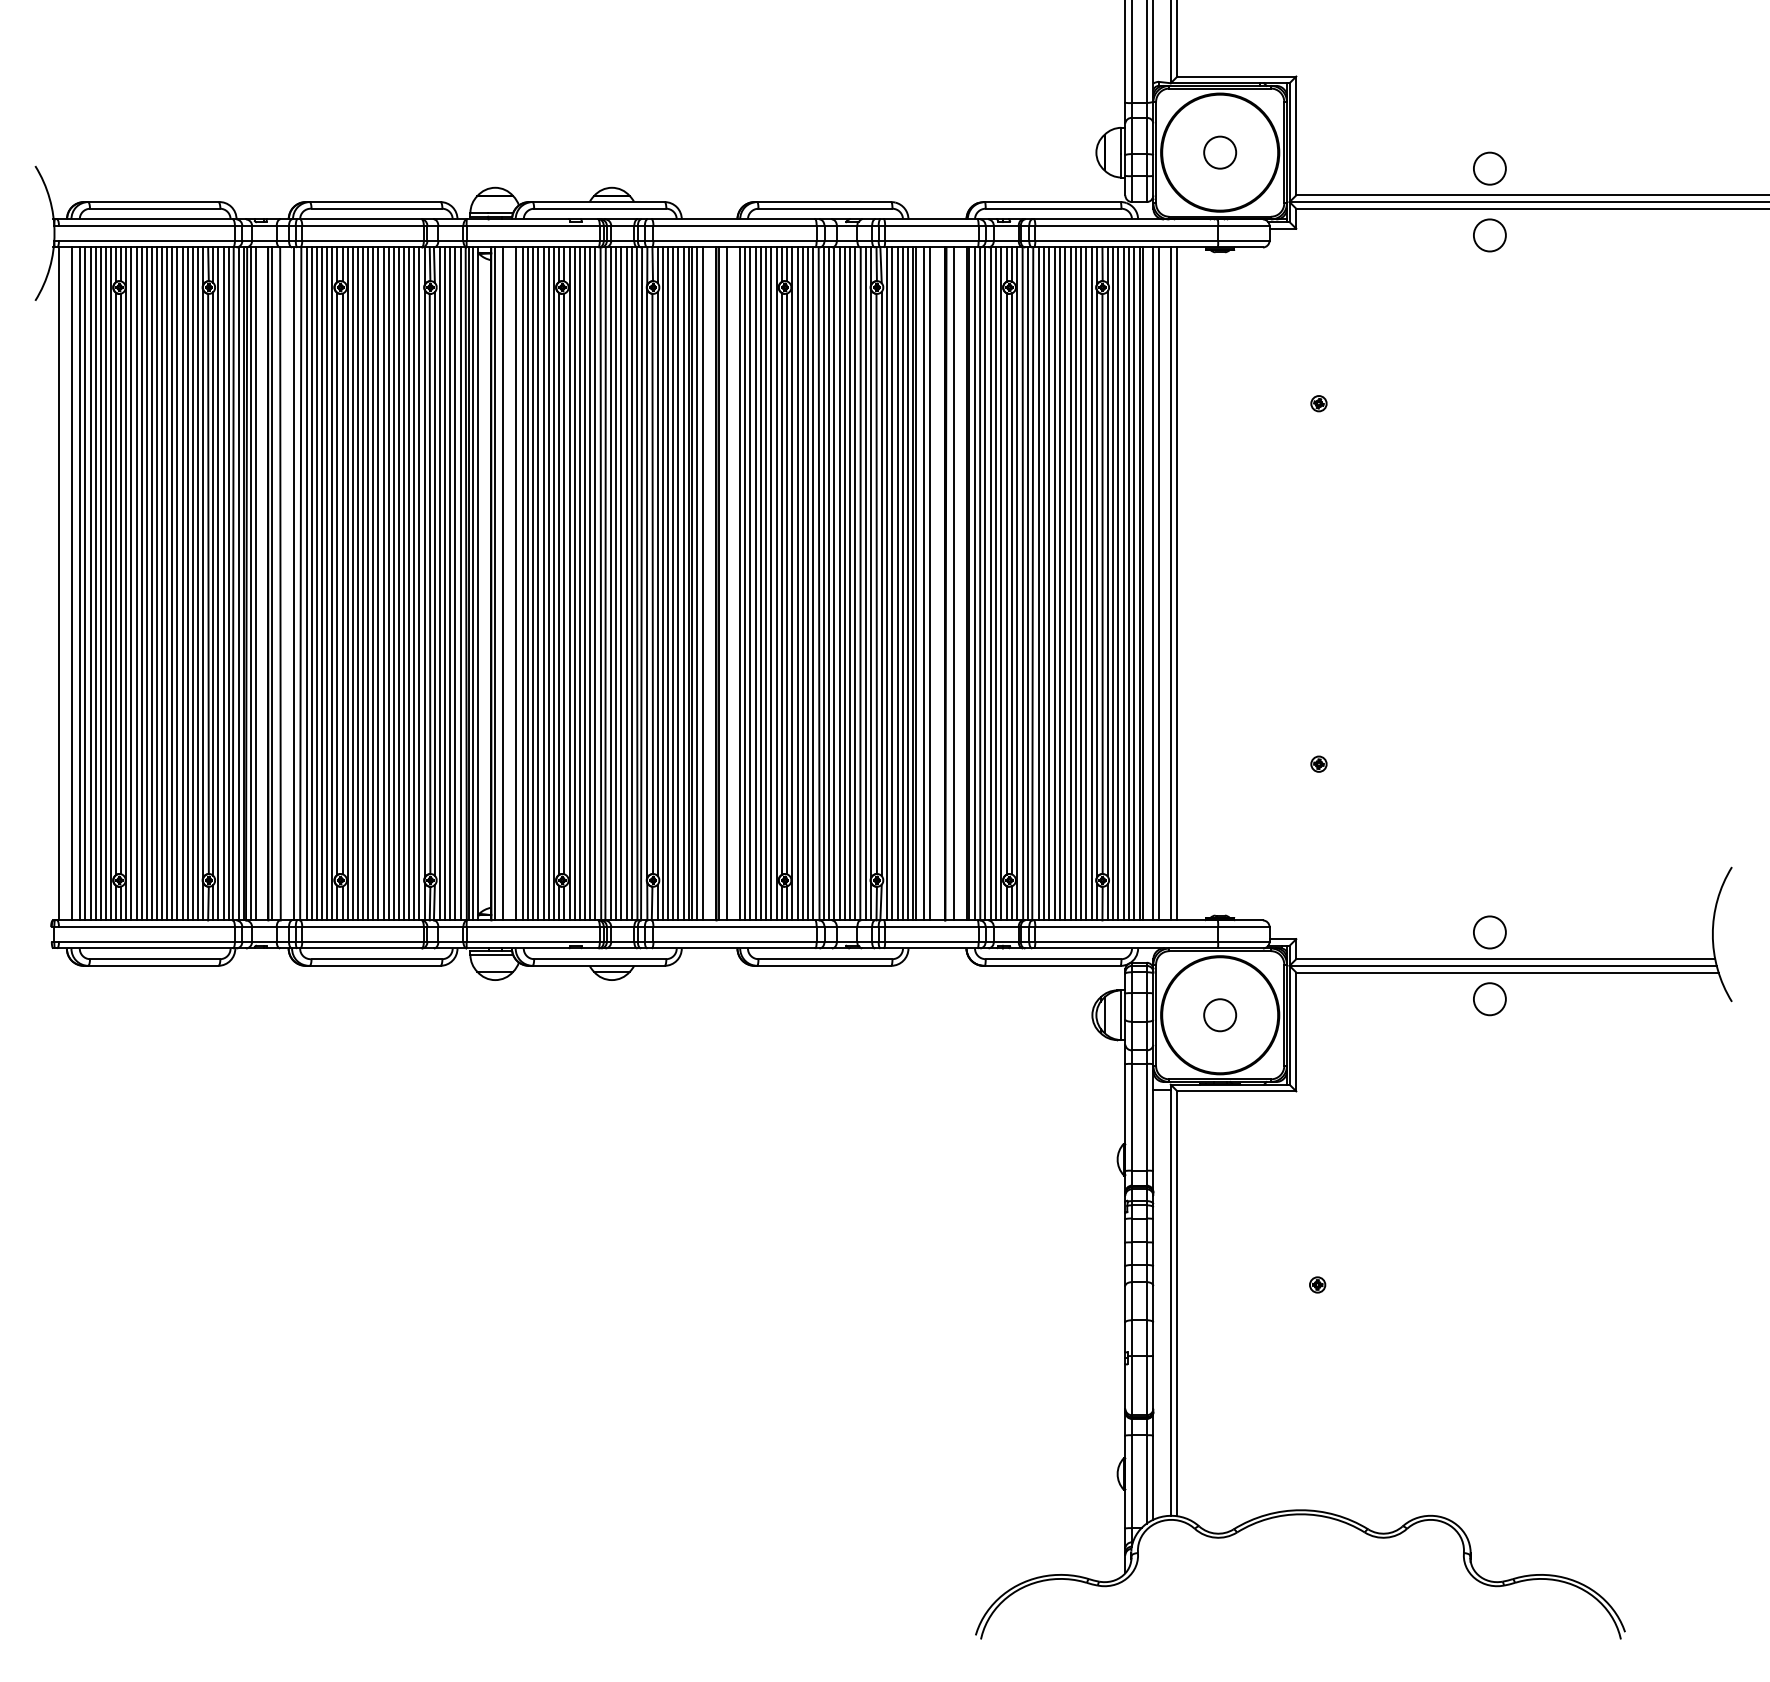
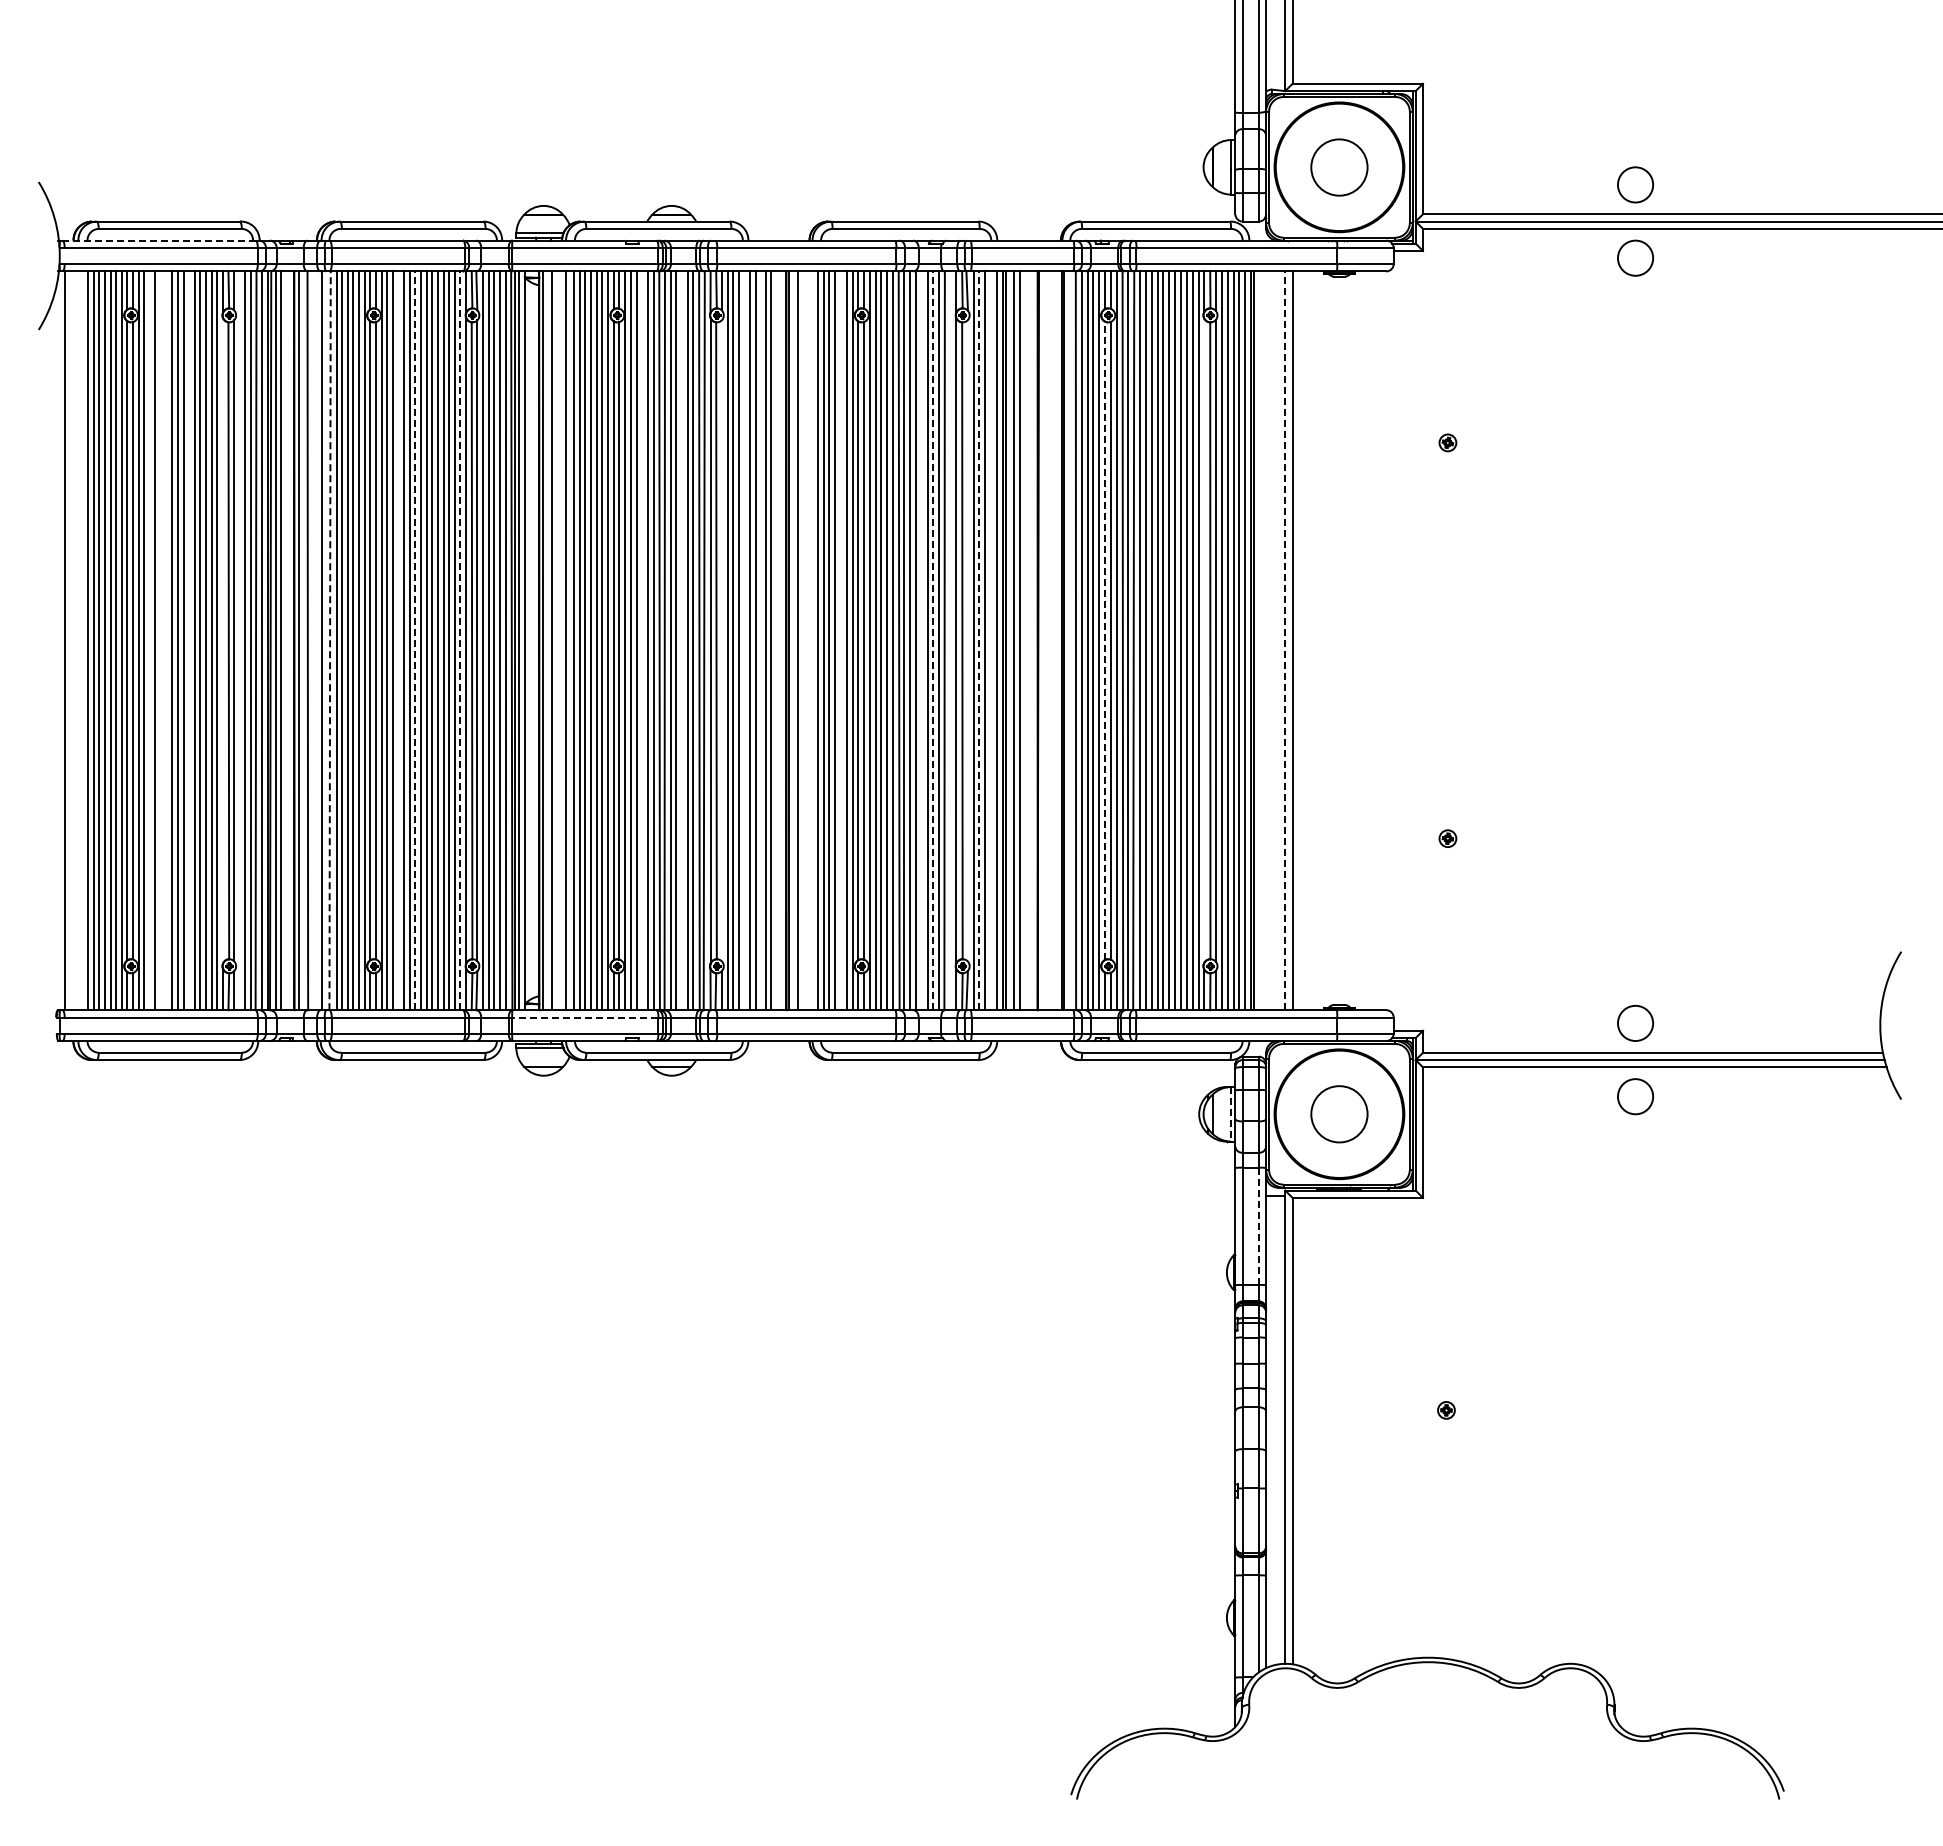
circle: (1220, 151) -> (1339, 166), size x1.6
line: (144, 219) -> (158, 240), solid -> dashed
line: (72, 583) -> (79, 640), removed
line: (136, 583) -> (149, 640), removed
line: (147, 583) -> (161, 640), removed
line: (151, 583) -> (166, 640), removed
line: (172, 583) -> (189, 640), removed
line: (202, 583) -> (222, 640), removed
line: (218, 583) -> (239, 640), removed
line: (301, 583) -> (330, 640), solid -> dashed
line: (363, 583) -> (398, 640), removed
line: (378, 583) -> (415, 640), solid -> dashed
line: (419, 583) -> (460, 640), solid -> dashed
line: (585, 583) -> (642, 640), removed
line: (621, 583) -> (682, 640), removed
line: (657, 583) -> (721, 640), removed
line: (678, 583) -> (744, 640), removed
line: (691, 583) -> (759, 640), removed
line: (740, 583) -> (812, 640), removed
line: (766, 583) -> (841, 640), removed
line: (839, 583) -> (921, 640), removed
line: (850, 583) -> (933, 640), solid -> dashed
line: (865, 583) -> (950, 640), removed
line: (881, 583) -> (967, 640), removed
line: (892, 583) -> (979, 640), solid -> dashed
line: (903, 583) -> (991, 640), removed
line: (953, 583) -> (1046, 640), removed
line: (975, 583) -> (1070, 640), removed
line: (1007, 583) -> (1105, 640), solid -> dashed
line: (1097, 583) -> (1204, 640), removed
line: (1153, 583) -> (1266, 640), removed
line: (1159, 583) -> (1272, 640), removed
line: (1171, 583) -> (1285, 640), solid -> dashed
line: (532, 927) -> (584, 1017), solid -> dashed
circle: (1220, 1014) -> (1339, 1113), size x1.6
line: (1120, 1015) -> (1230, 1114), solid -> dashed
line: (1146, 1117) -> (1258, 1226), solid -> dashed

